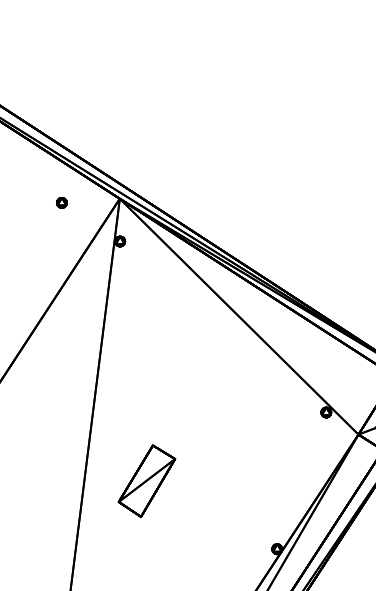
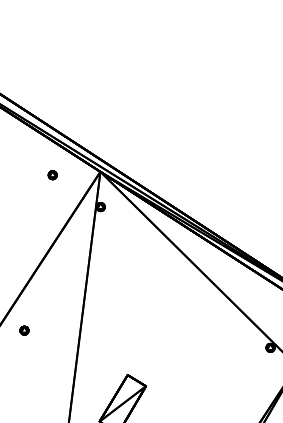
part: (27, 391) -> (24, 330), added

